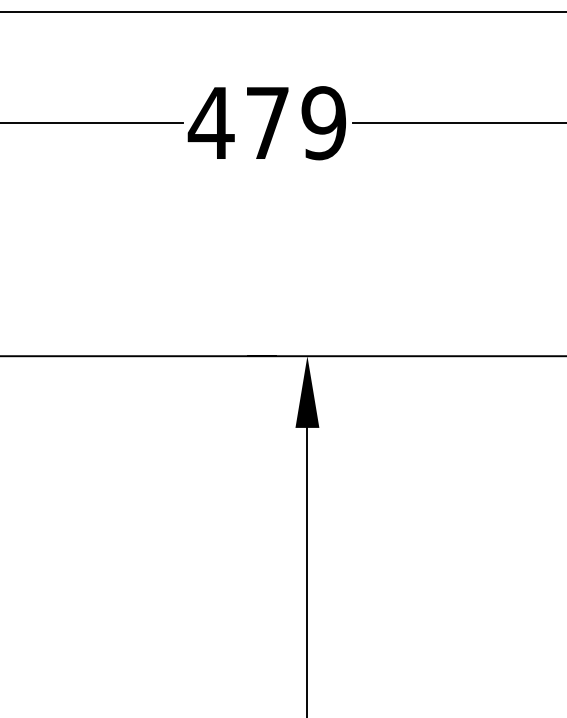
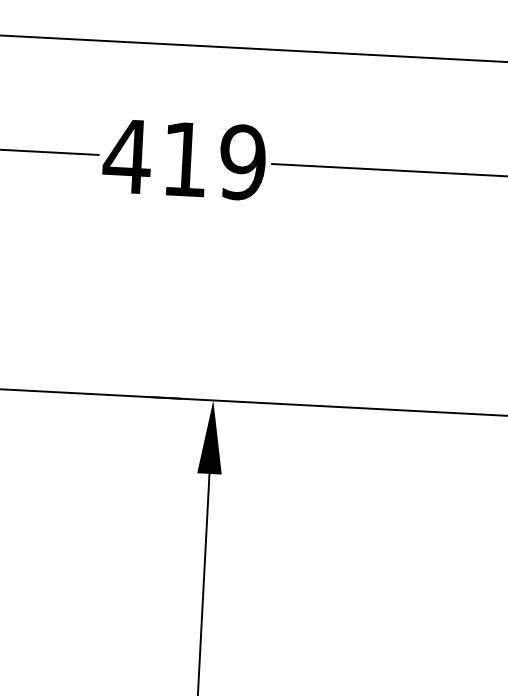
text: (267, 122) -> (184, 158), 479 -> 419

